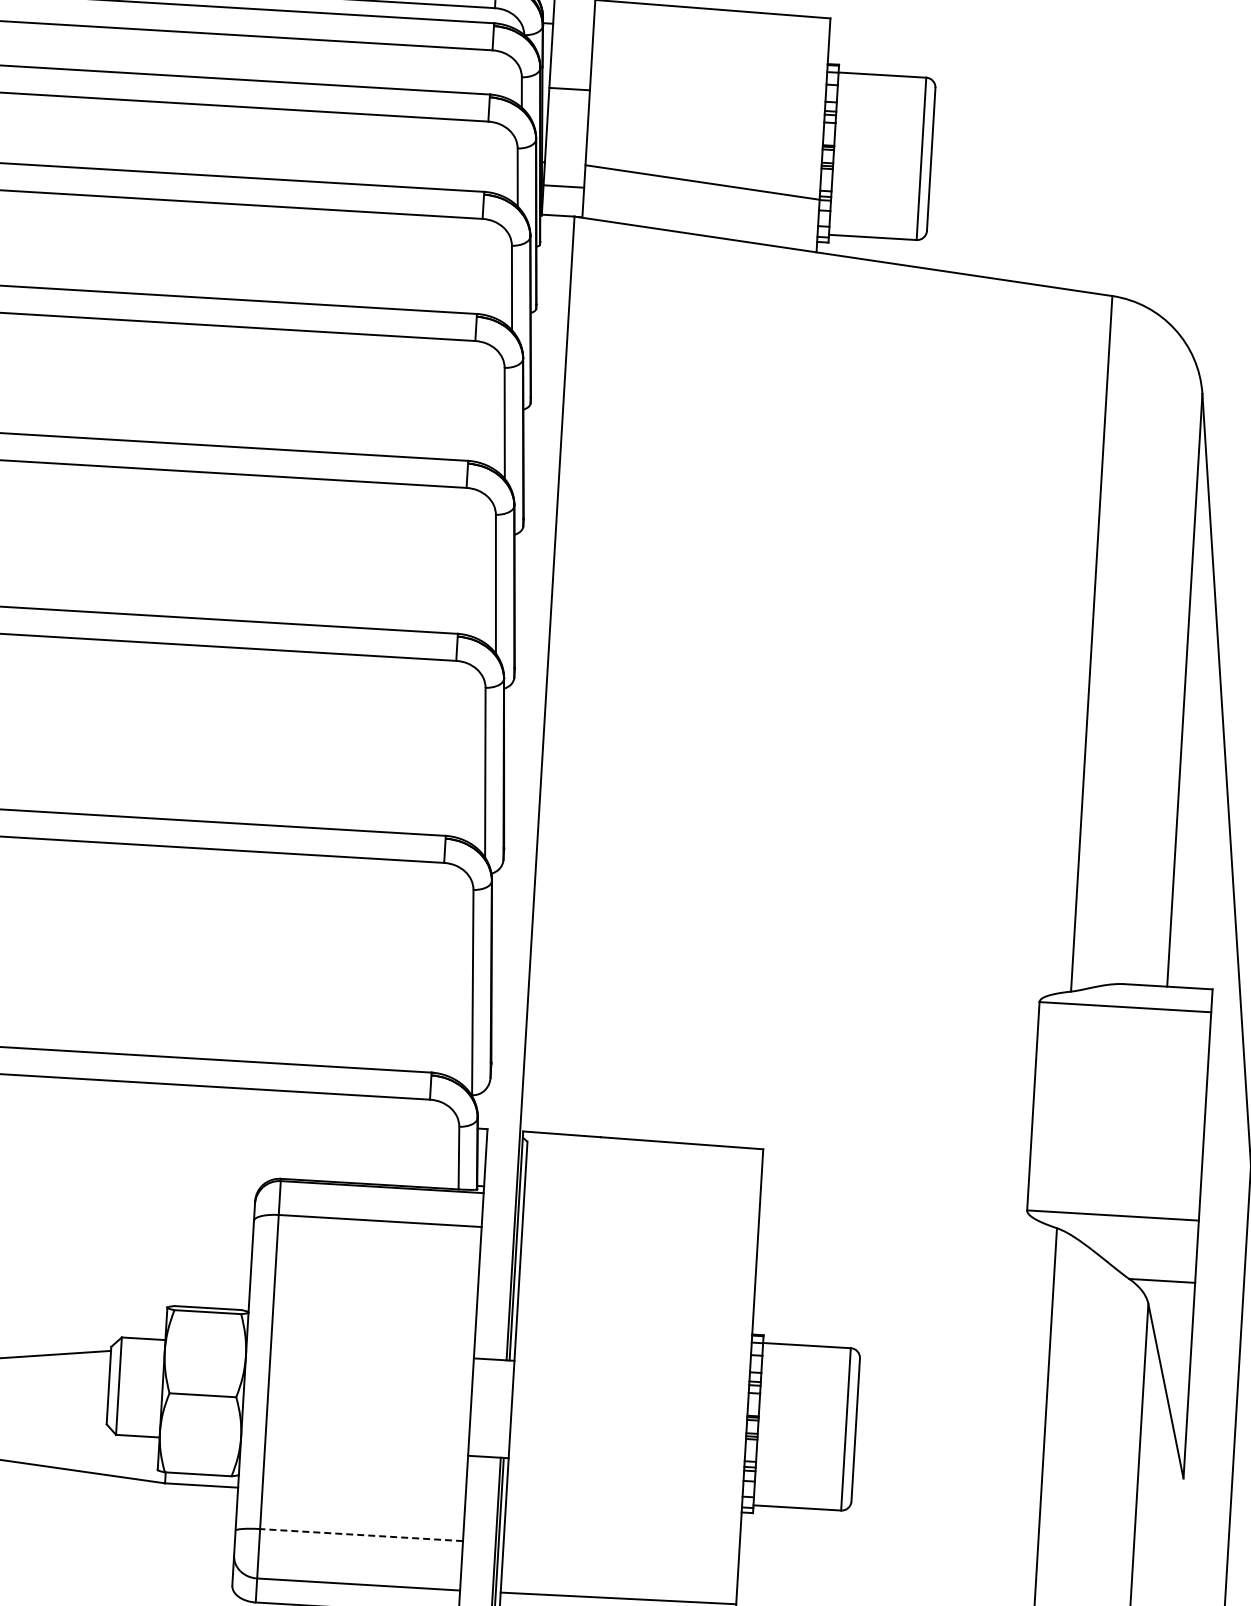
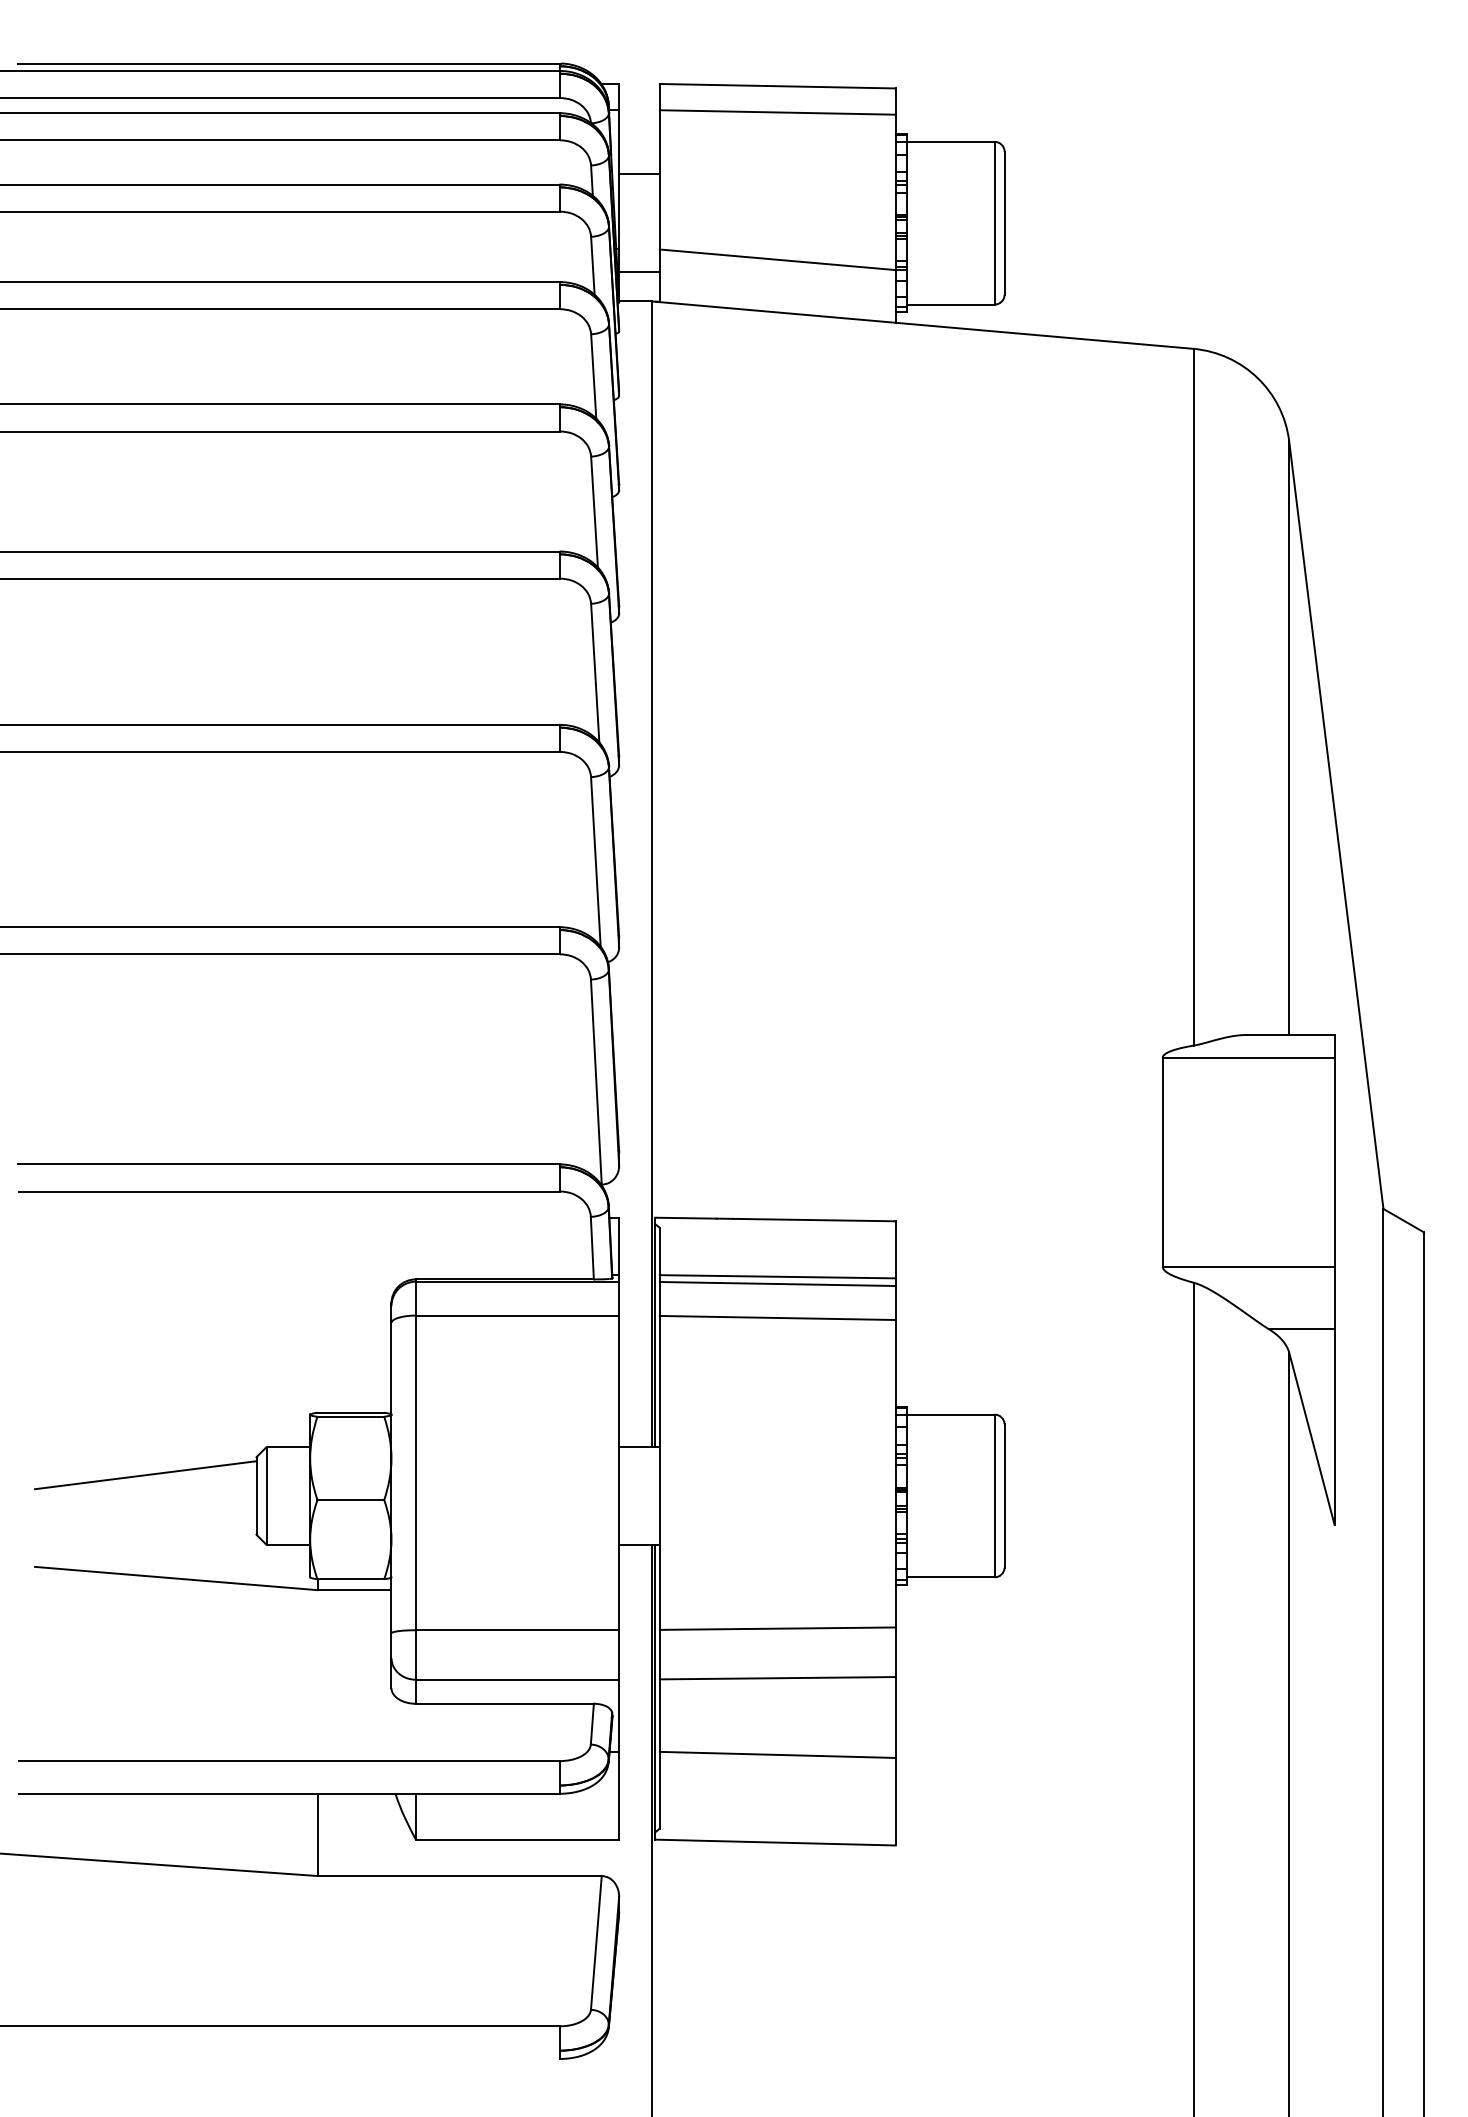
line: (711, 35) -> (777, 112), added
line: (642, 1197) -> (777, 1276), added
line: (641, 1205) -> (777, 1284), added
line: (639, 1238) -> (777, 1317), added
line: (361, 1535) -> (517, 1630), dashed -> solid
line: (621, 1548) -> (777, 1628), added

